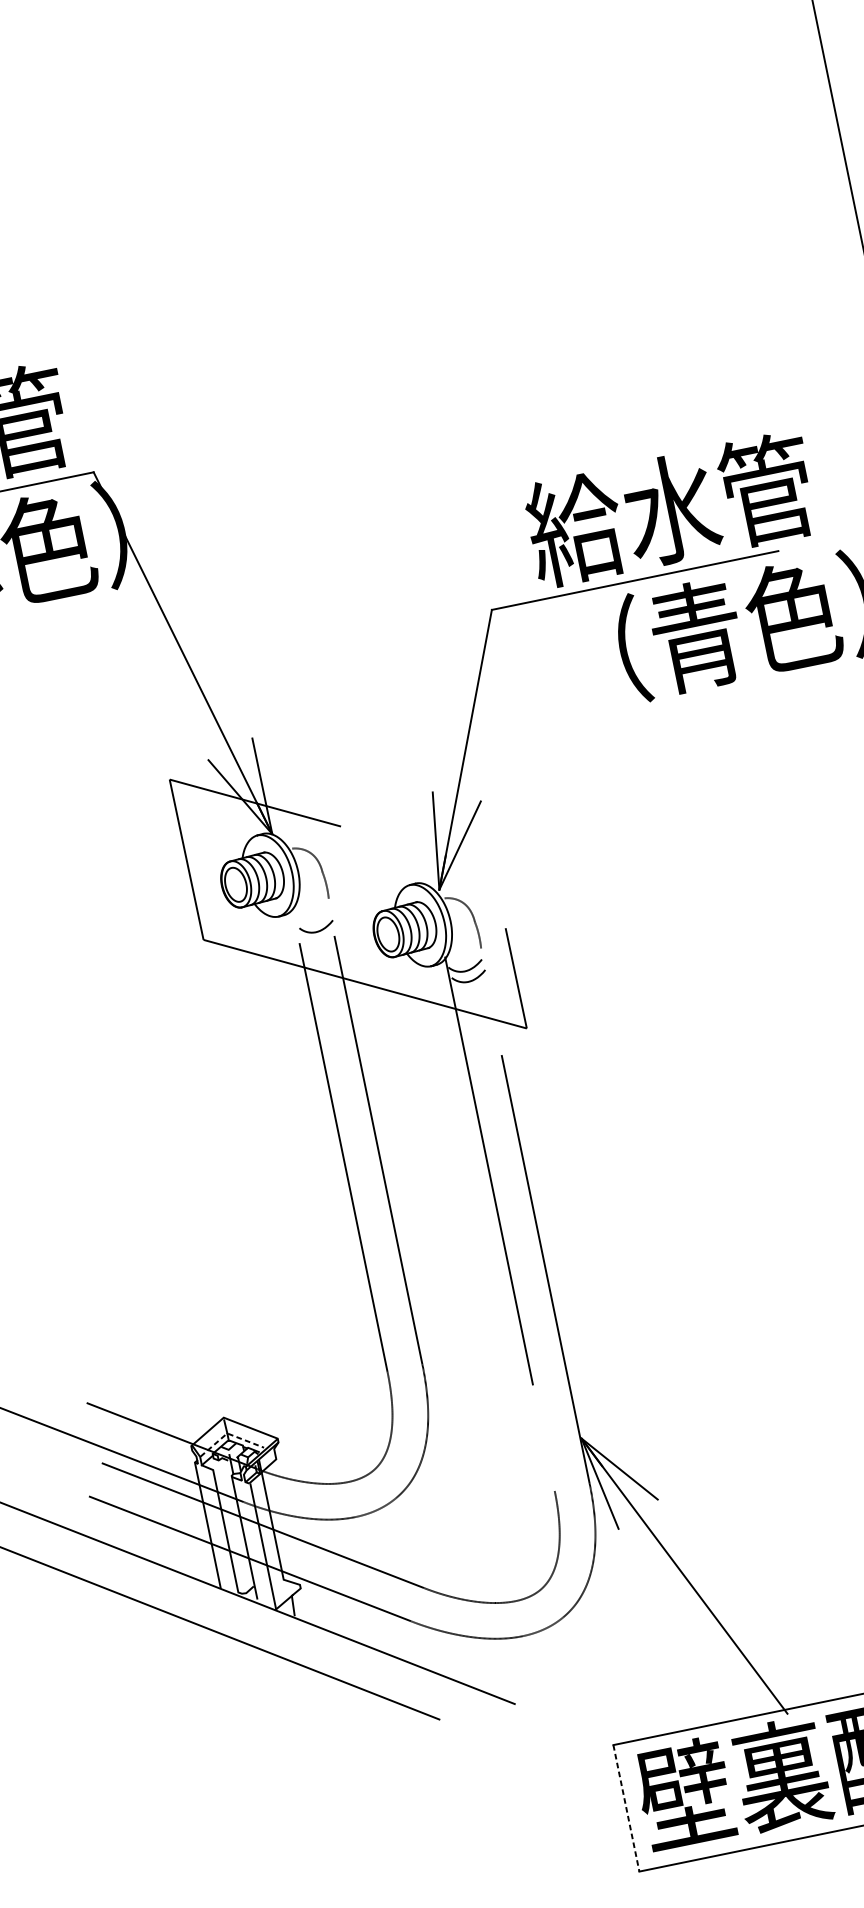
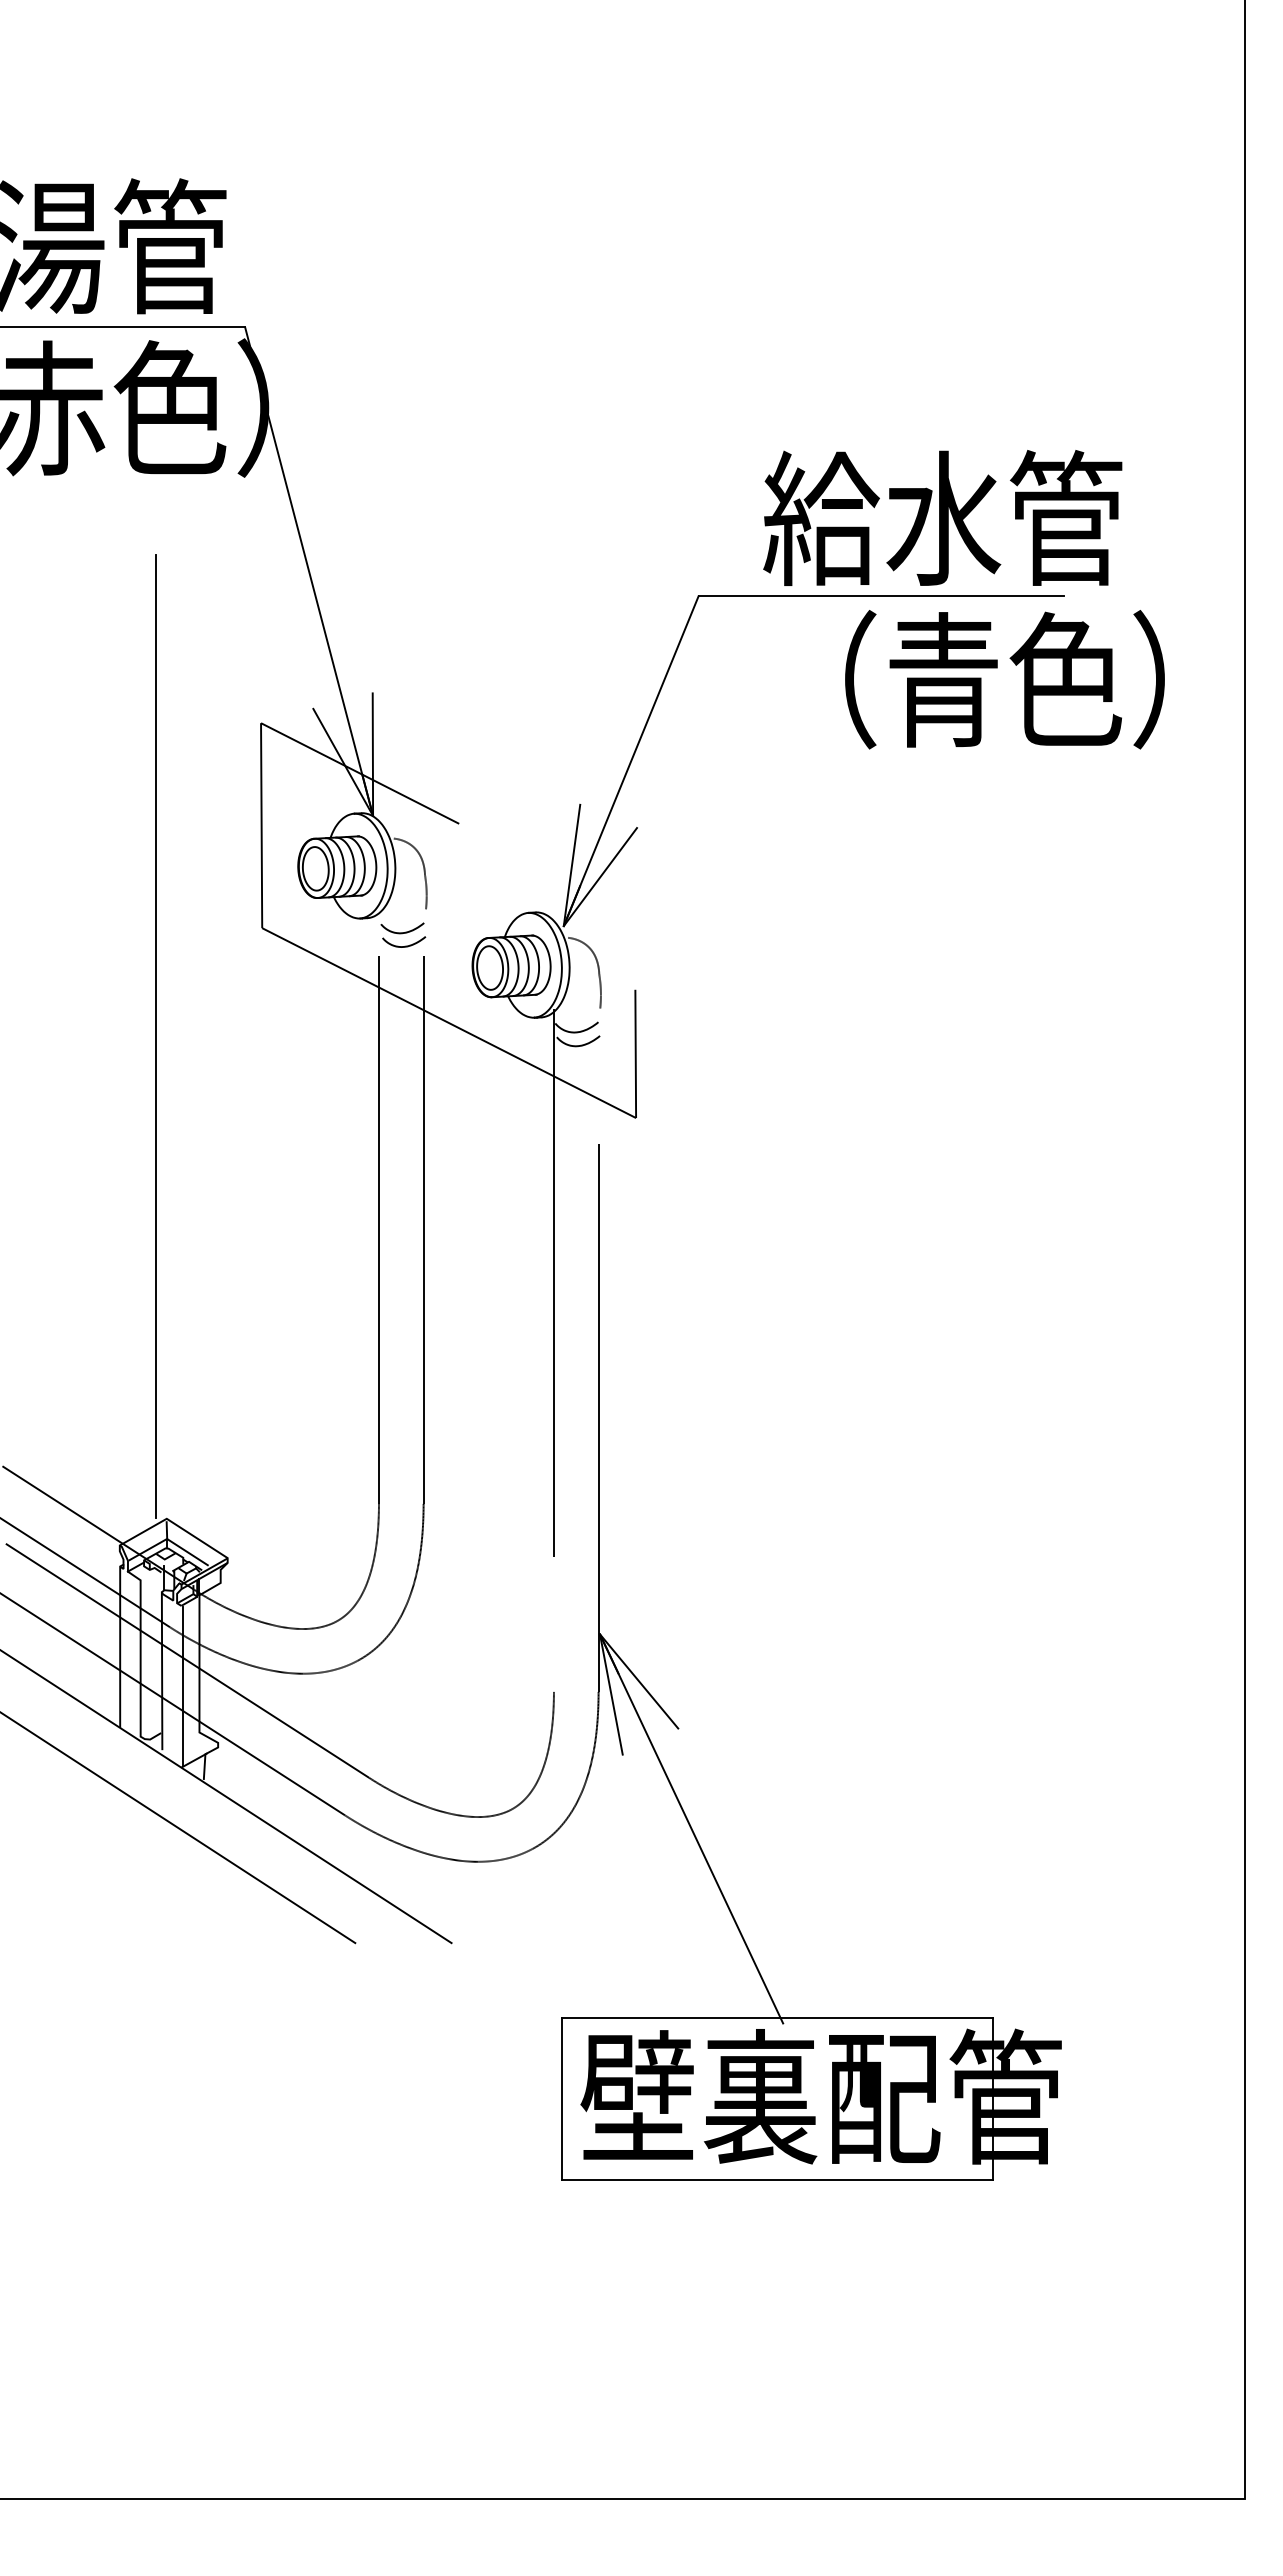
curve: (314, 920) -> (402, 932), added
line: (138, 1041) -> (156, 1036), added
line: (228, 1434) -> (168, 1540), dashed -> solid
line: (626, 1808) -> (561, 2098), dashed -> solid

